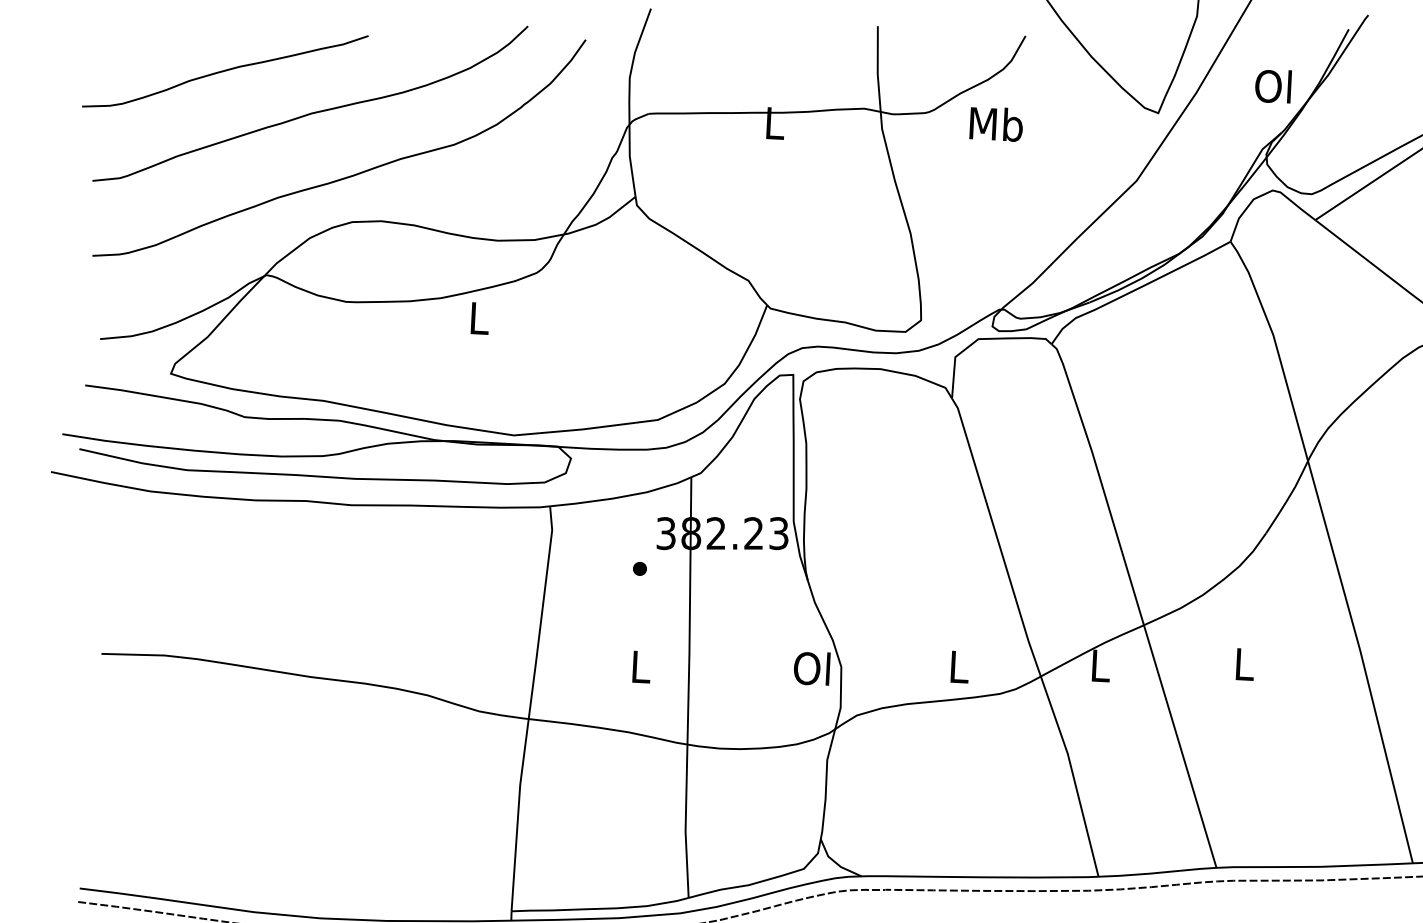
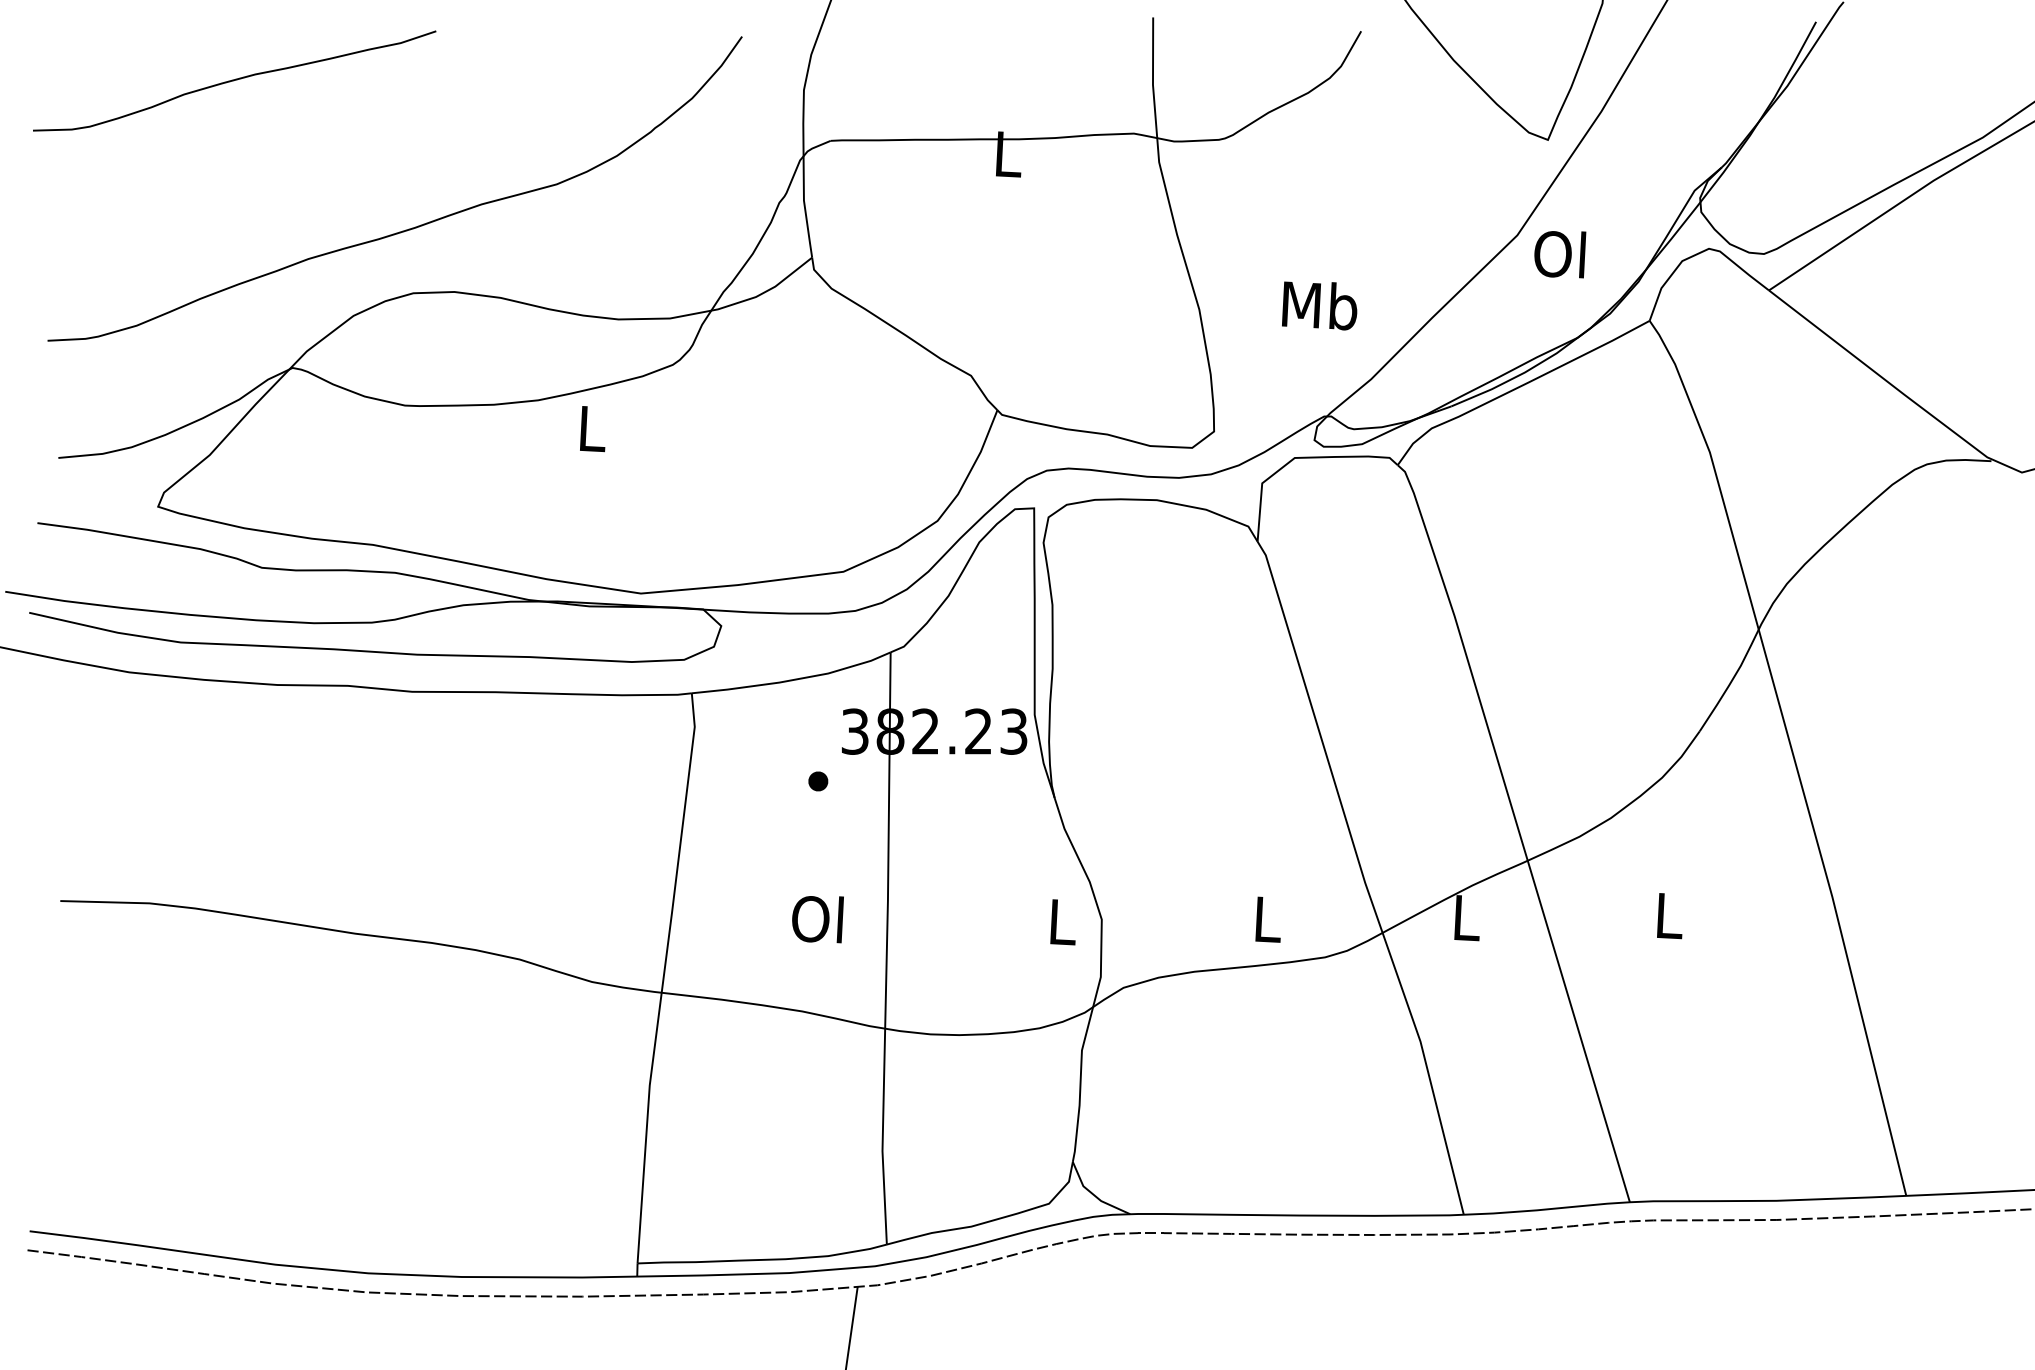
text: (1273, 86) -> (1560, 254), moved
curve: (313, 112) -> (358, 138), removed
text: (996, 124) -> (1319, 305), moved
text: (639, 666) -> (817, 919), L -> Ol
text: (812, 668) -> (1060, 921), Ol -> L

